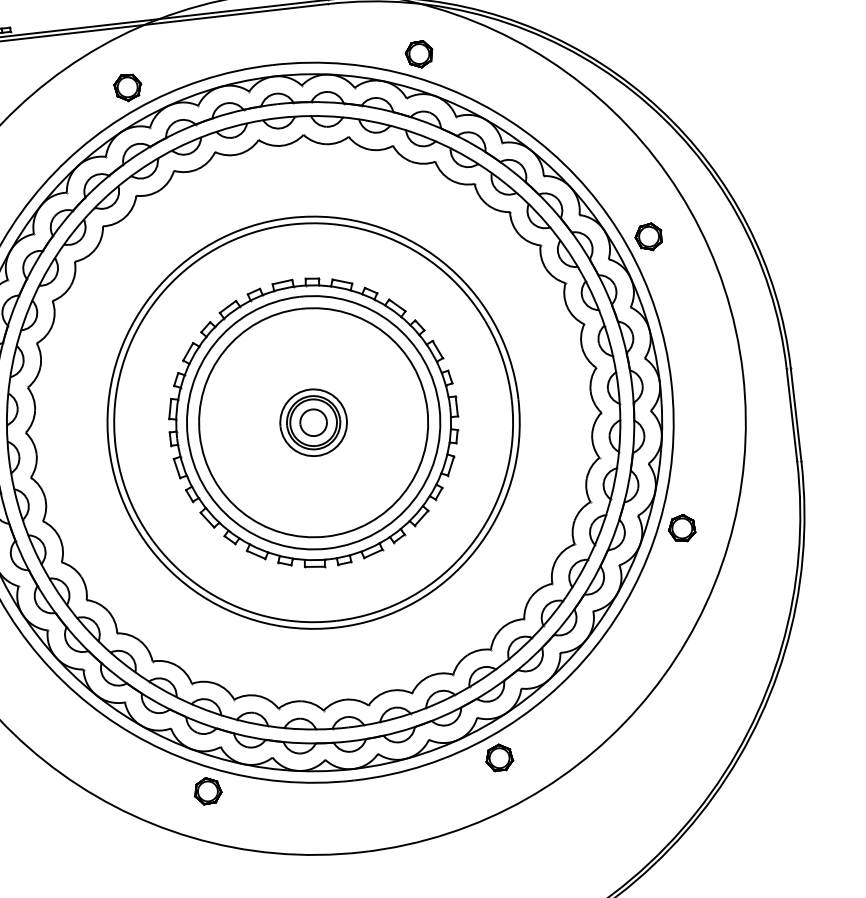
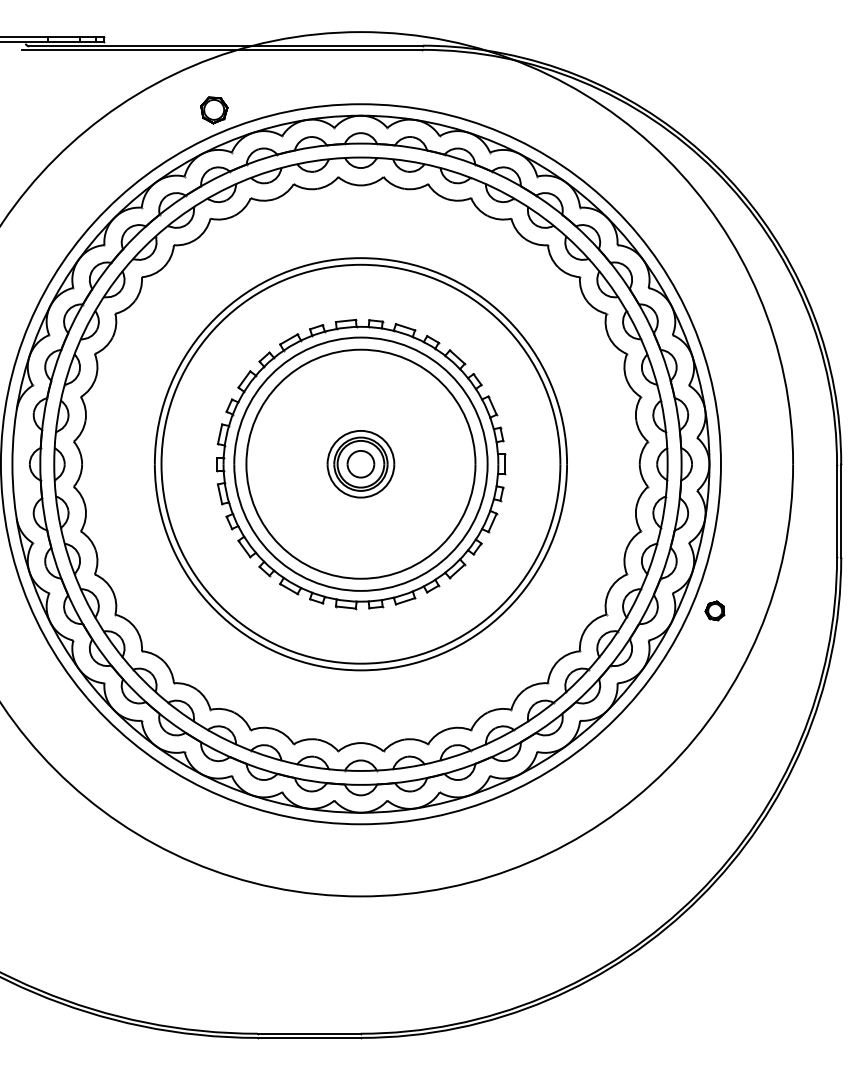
part: (419, 54) -> (507, 110), removed
part: (648, 236) -> (714, 317), removed
part: (681, 528) -> (714, 610), size x0.7
part: (499, 758) -> (507, 818), removed
part: (208, 791) -> (214, 818), removed

